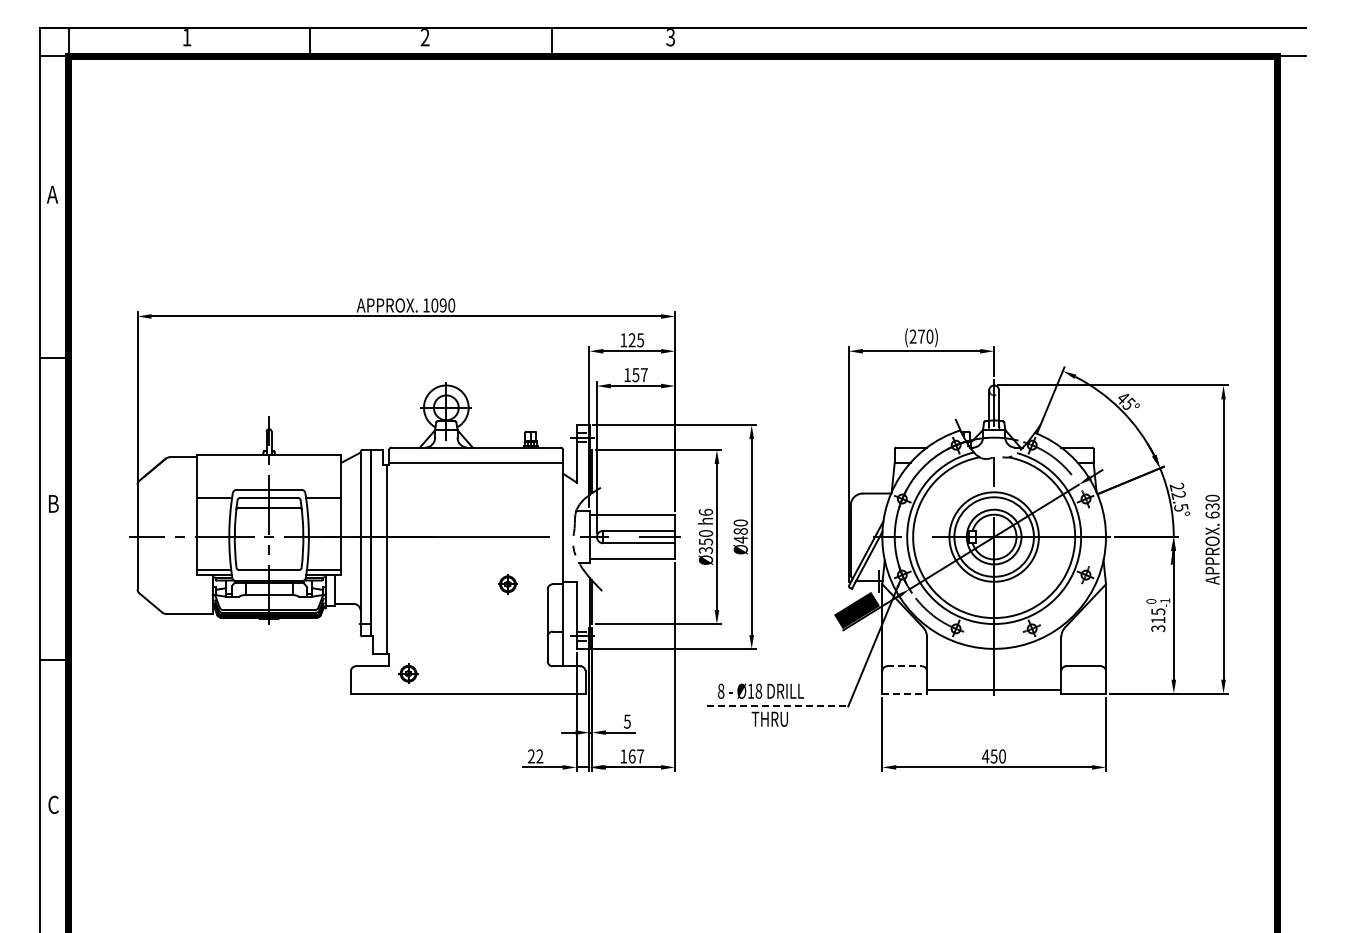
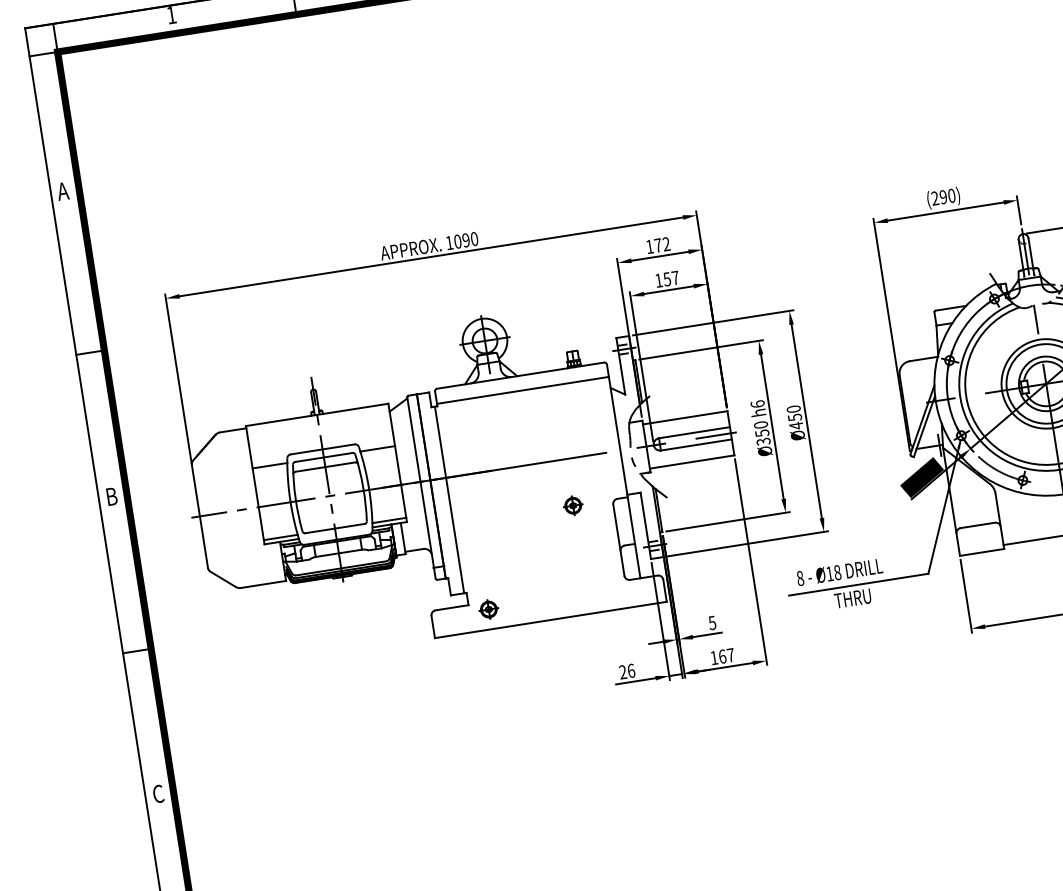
text: (921, 336) -> (943, 196), (270) -> (290)
text: (636, 340) -> (662, 245), 125 -> 172
text: (740, 531) -> (794, 417), Ø480 -> Ø450
line: (905, 666) -> (978, 525), dashed -> solid
line: (905, 693) -> (982, 552), dashed -> solid
line: (778, 706) -> (859, 584), dashed -> solid
text: (539, 756) -> (631, 671), 22 -> 26

